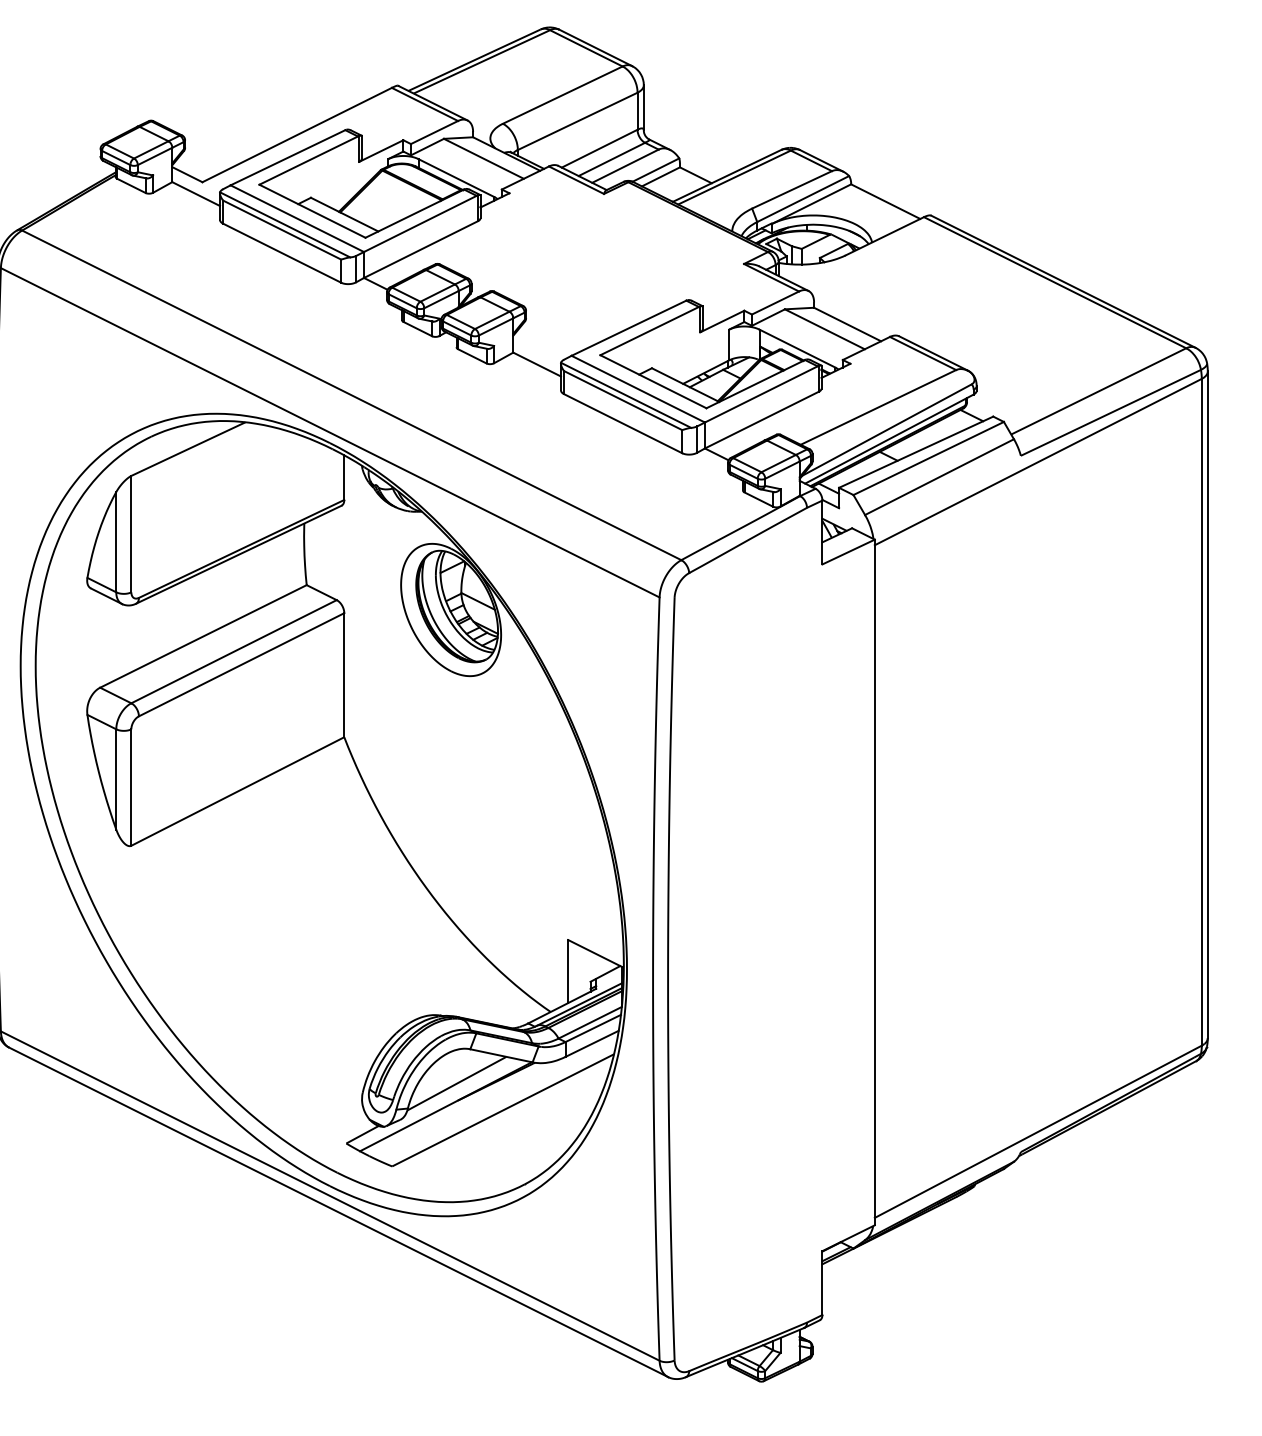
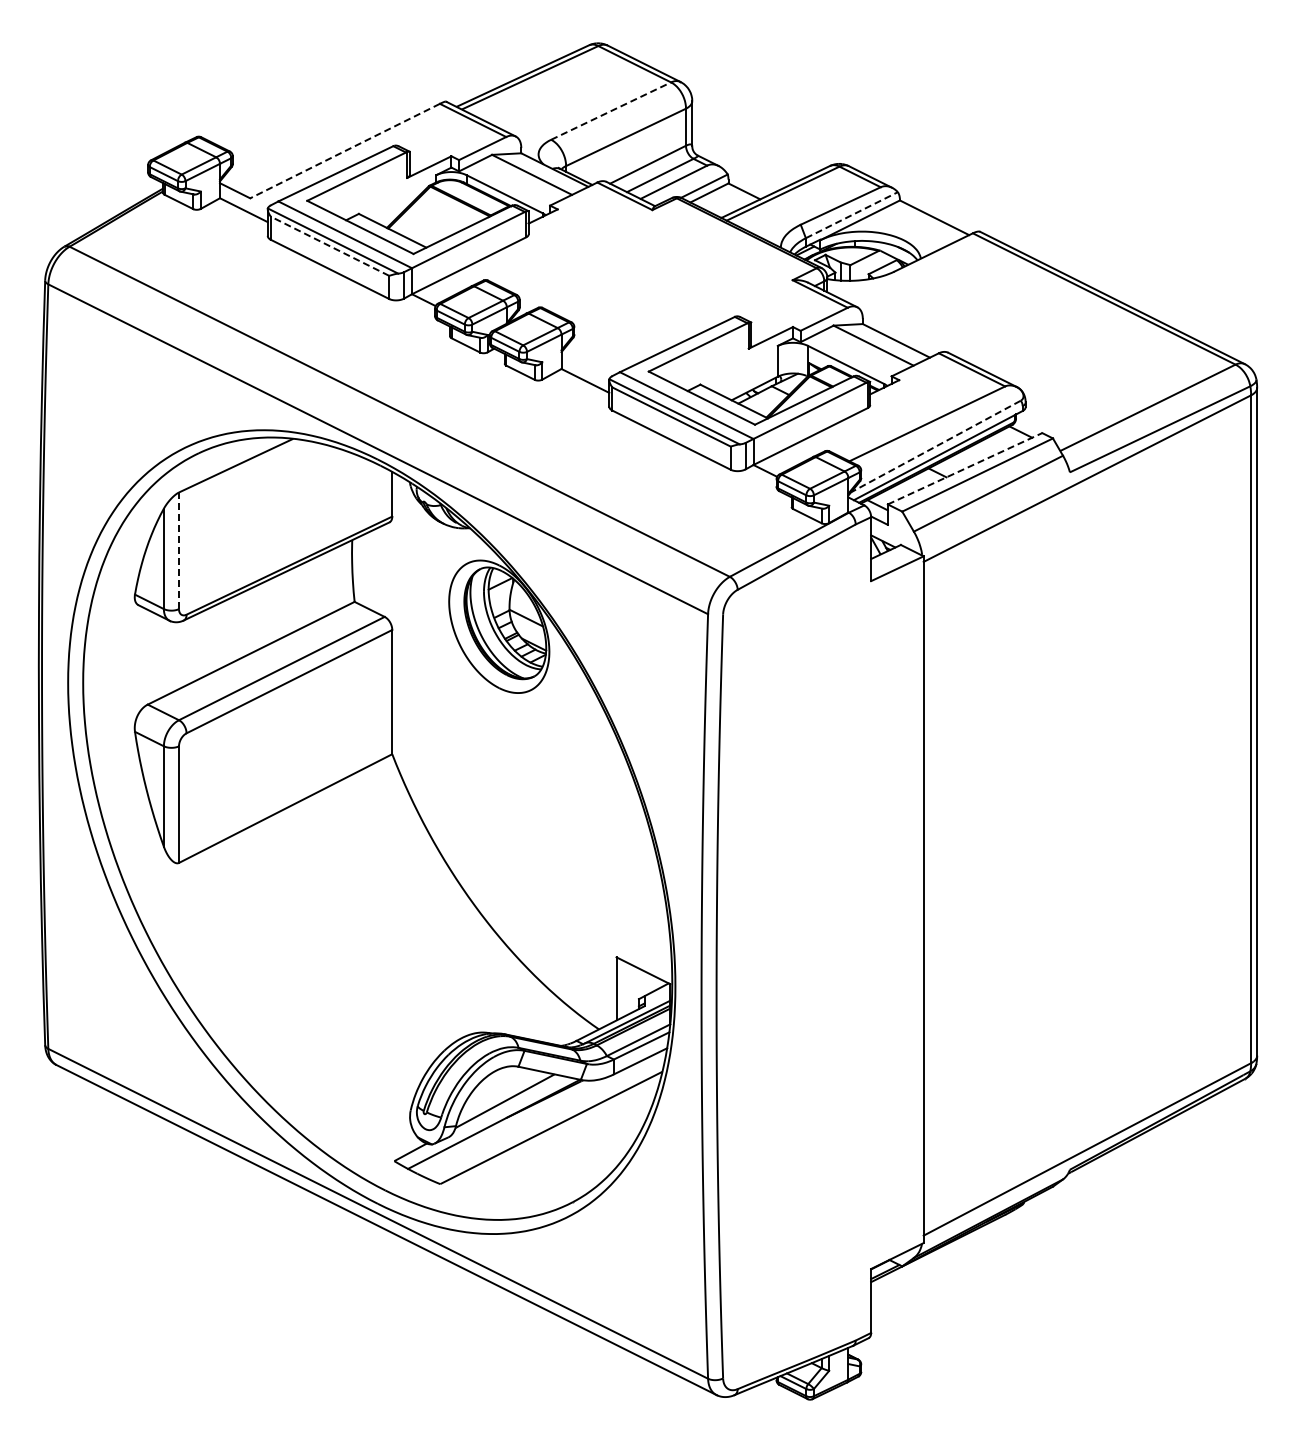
line: (563, 94) -> (611, 110), solid -> dashed
line: (297, 135) -> (345, 151), solid -> dashed
line: (803, 198) -> (852, 214), solid -> dashed
line: (281, 230) -> (329, 246), solid -> dashed
line: (886, 430) -> (935, 446), solid -> dashed
line: (916, 451) -> (965, 468), solid -> dashed
line: (131, 533) -> (179, 550), solid -> dashed

